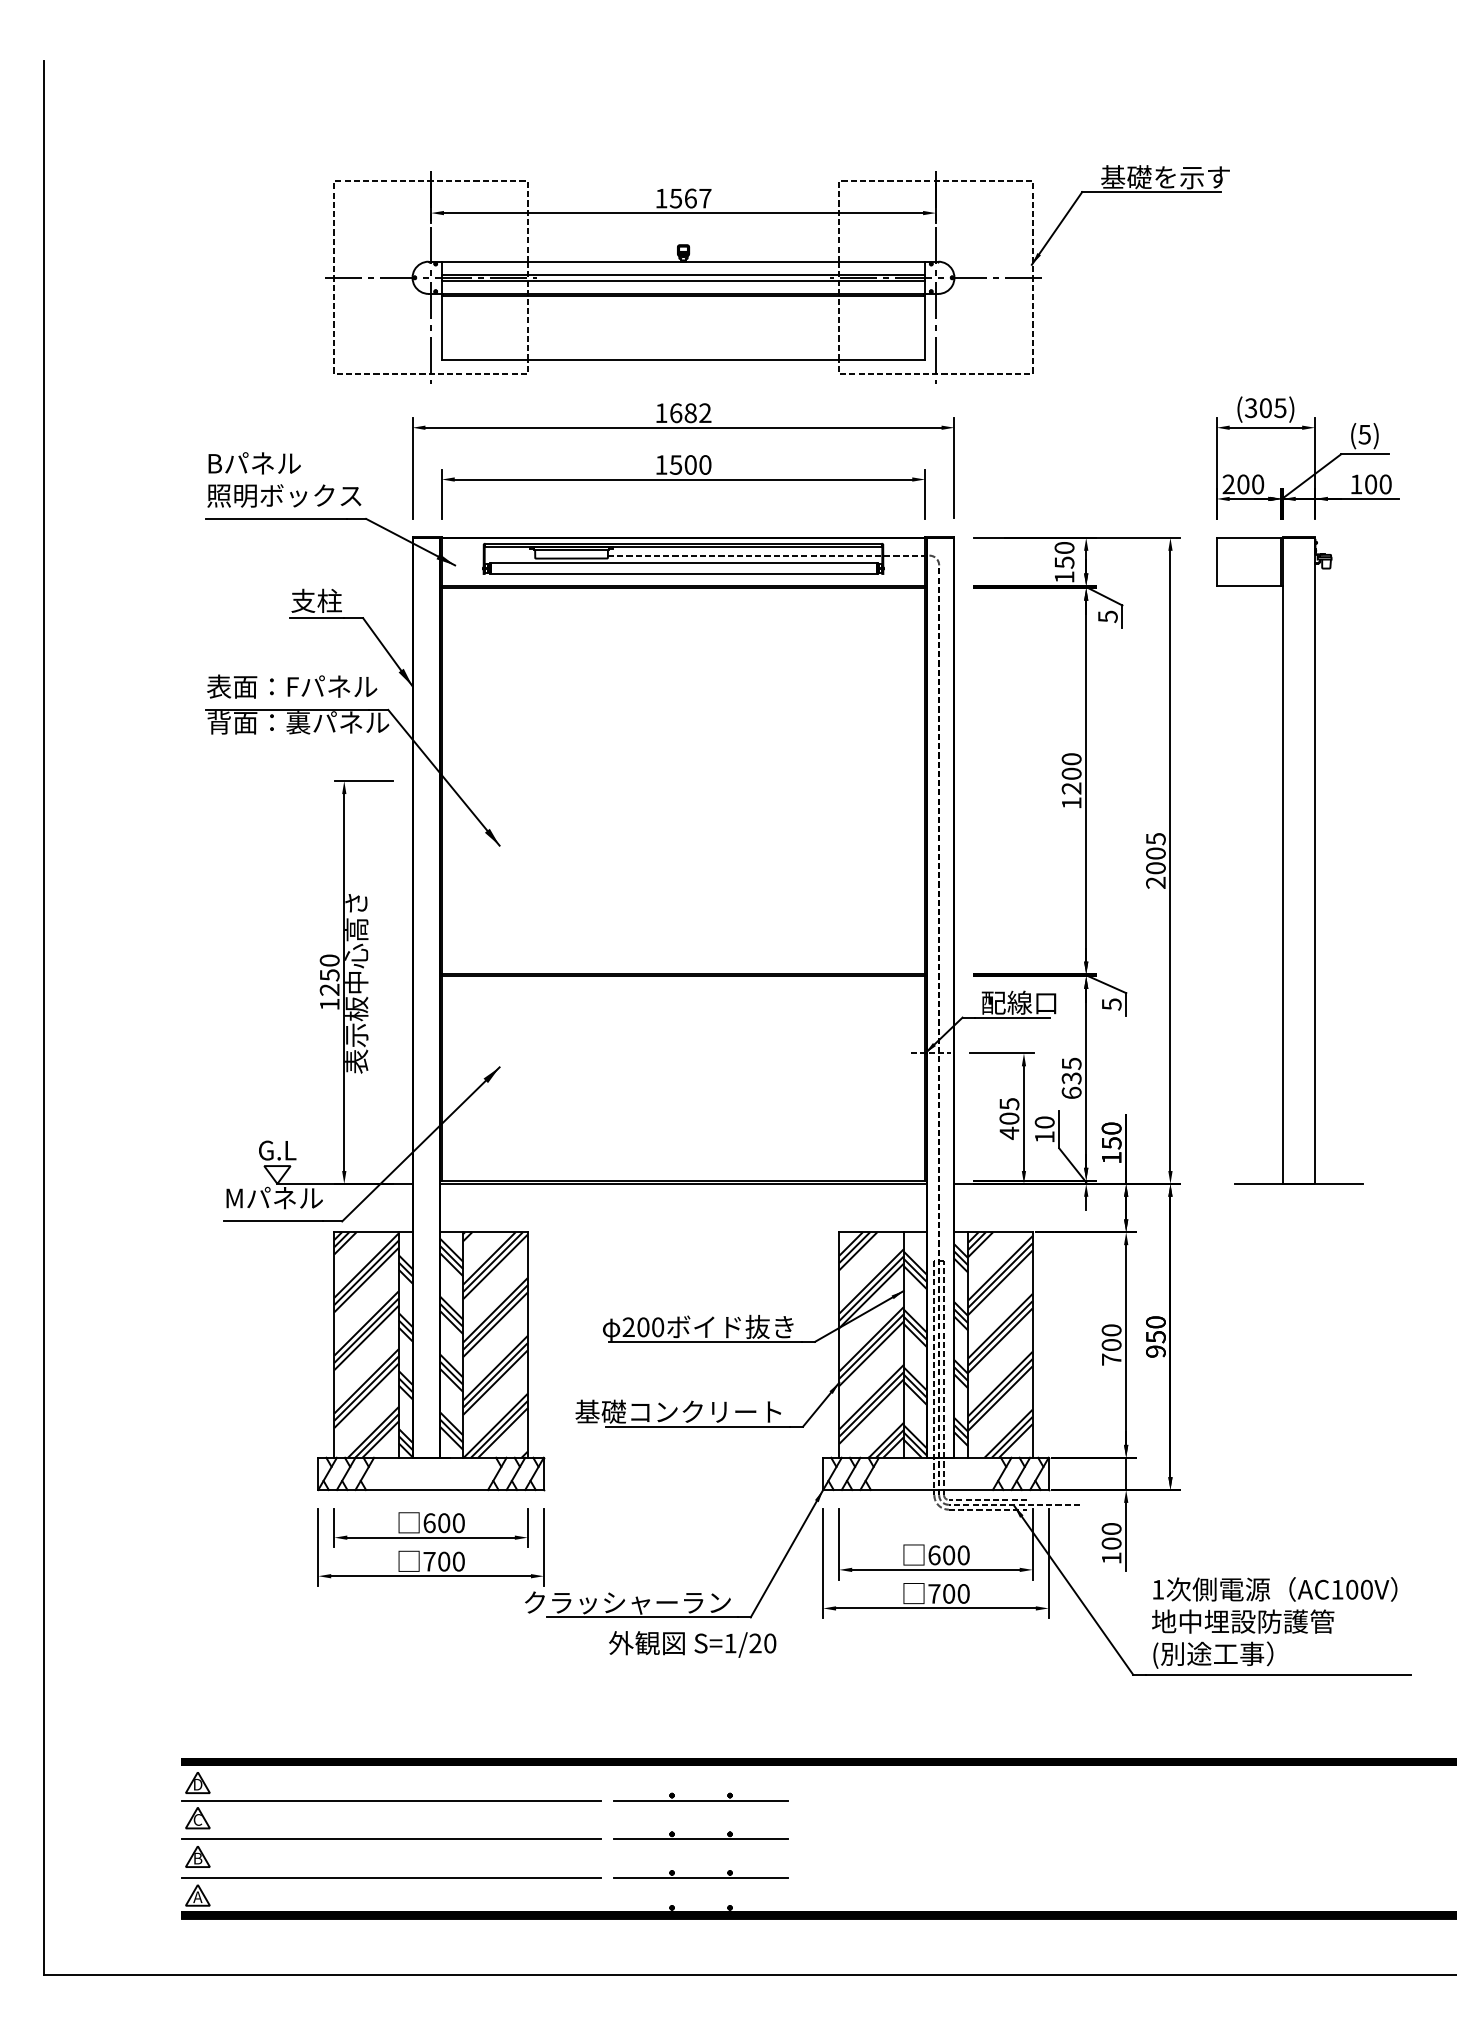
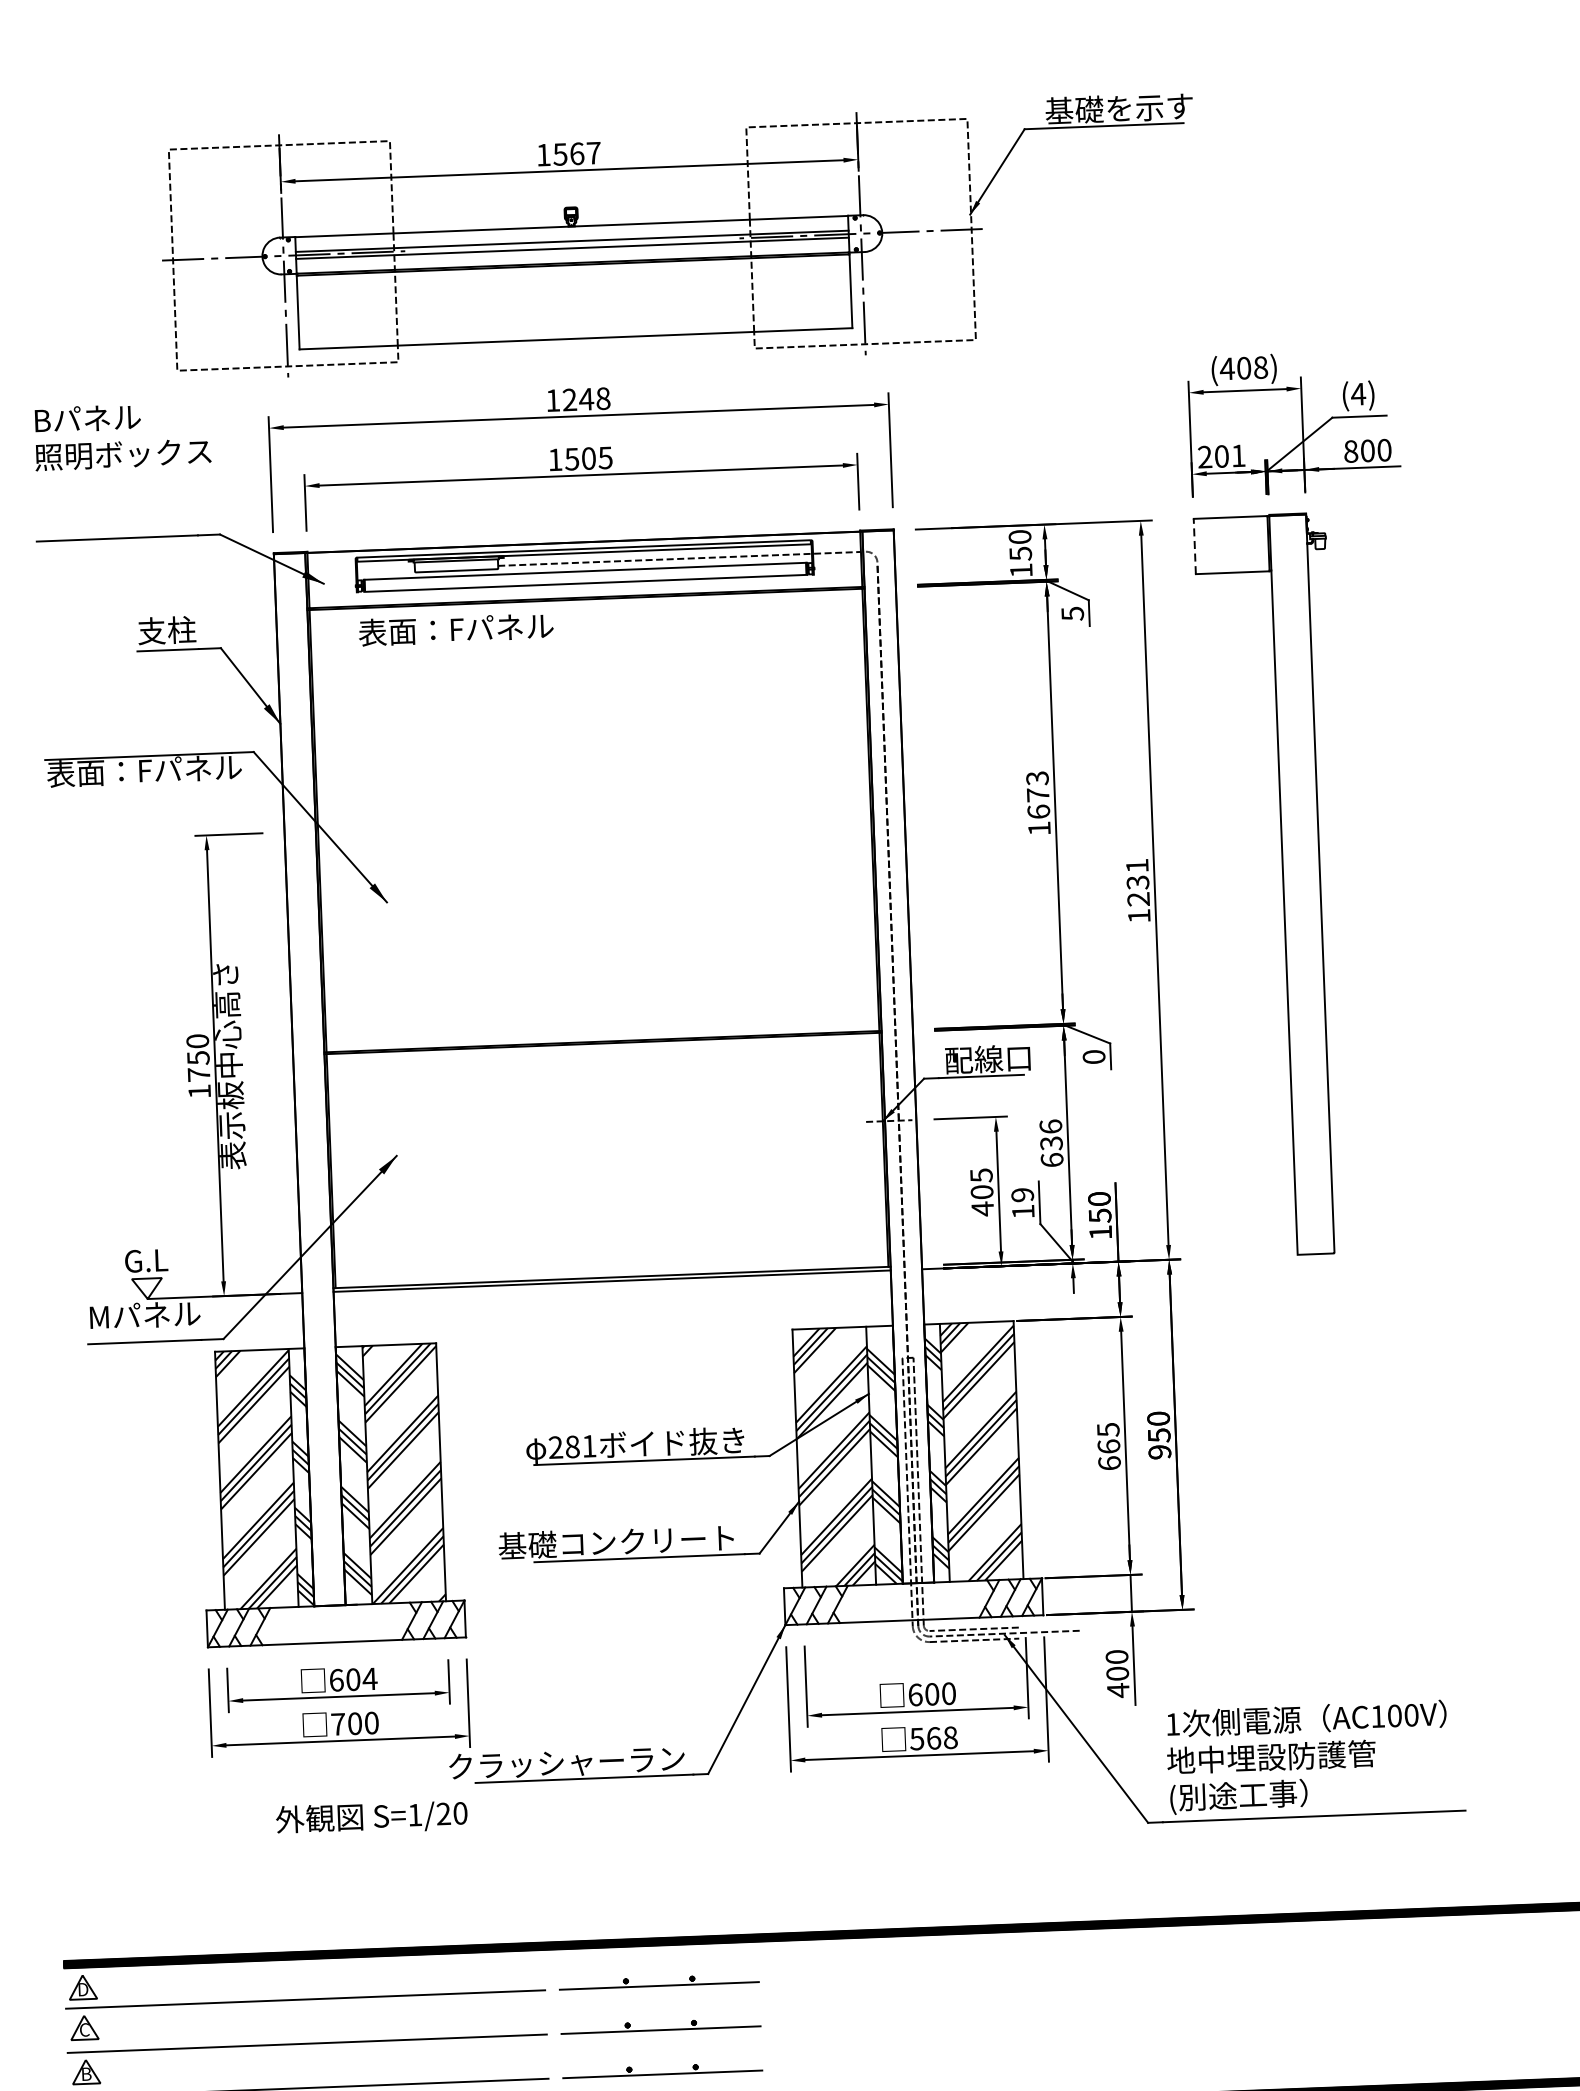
text: (1265, 408) -> (1243, 368), (305) -> (408)
text: (690, 413) -> (586, 399), 1682 -> 1248
text: (1364, 434) -> (1358, 394), (5) -> (4)
text: (705, 464) -> (605, 457), 1500 -> 1505
text: (284, 479) -> (122, 435), moved
text: (1258, 484) -> (1239, 455), 200 -> 201
text: (1356, 484) -> (1351, 451), 100 -> 800
line: (1216, 561) -> (1194, 545), solid -> dashed
text: (292, 686) -> (456, 629), moved
text: (298, 722) -> (151, 770), 背面：裏パネル -> 表面：Fパネル
text: (1071, 773) -> (1037, 794), 1200 -> 1673
text: (1155, 860) -> (1137, 890), 2005 -> 1231
text: (329, 989) -> (198, 1074), 1250 -> 1750
text: (1111, 1004) -> (1093, 1057), 5 -> 0
text: (1071, 1063) -> (1050, 1126), 635 -> 636
text: (1044, 1122) -> (1022, 1195), 10 -> 19
line: (1298, 1183) -> (1315, 1253), removed
text: (650, 1327) -> (580, 1446), 200 -> 281
text: (1111, 1344) -> (1108, 1446), 700 -> 665
text: (458, 1523) -> (369, 1679), 600 -> 604
text: (1111, 1557) -> (1118, 1689), 100 -> 400
text: (948, 1593) -> (933, 1737), 700 -> 568
text: (692, 1644) -> (371, 1817), moved

